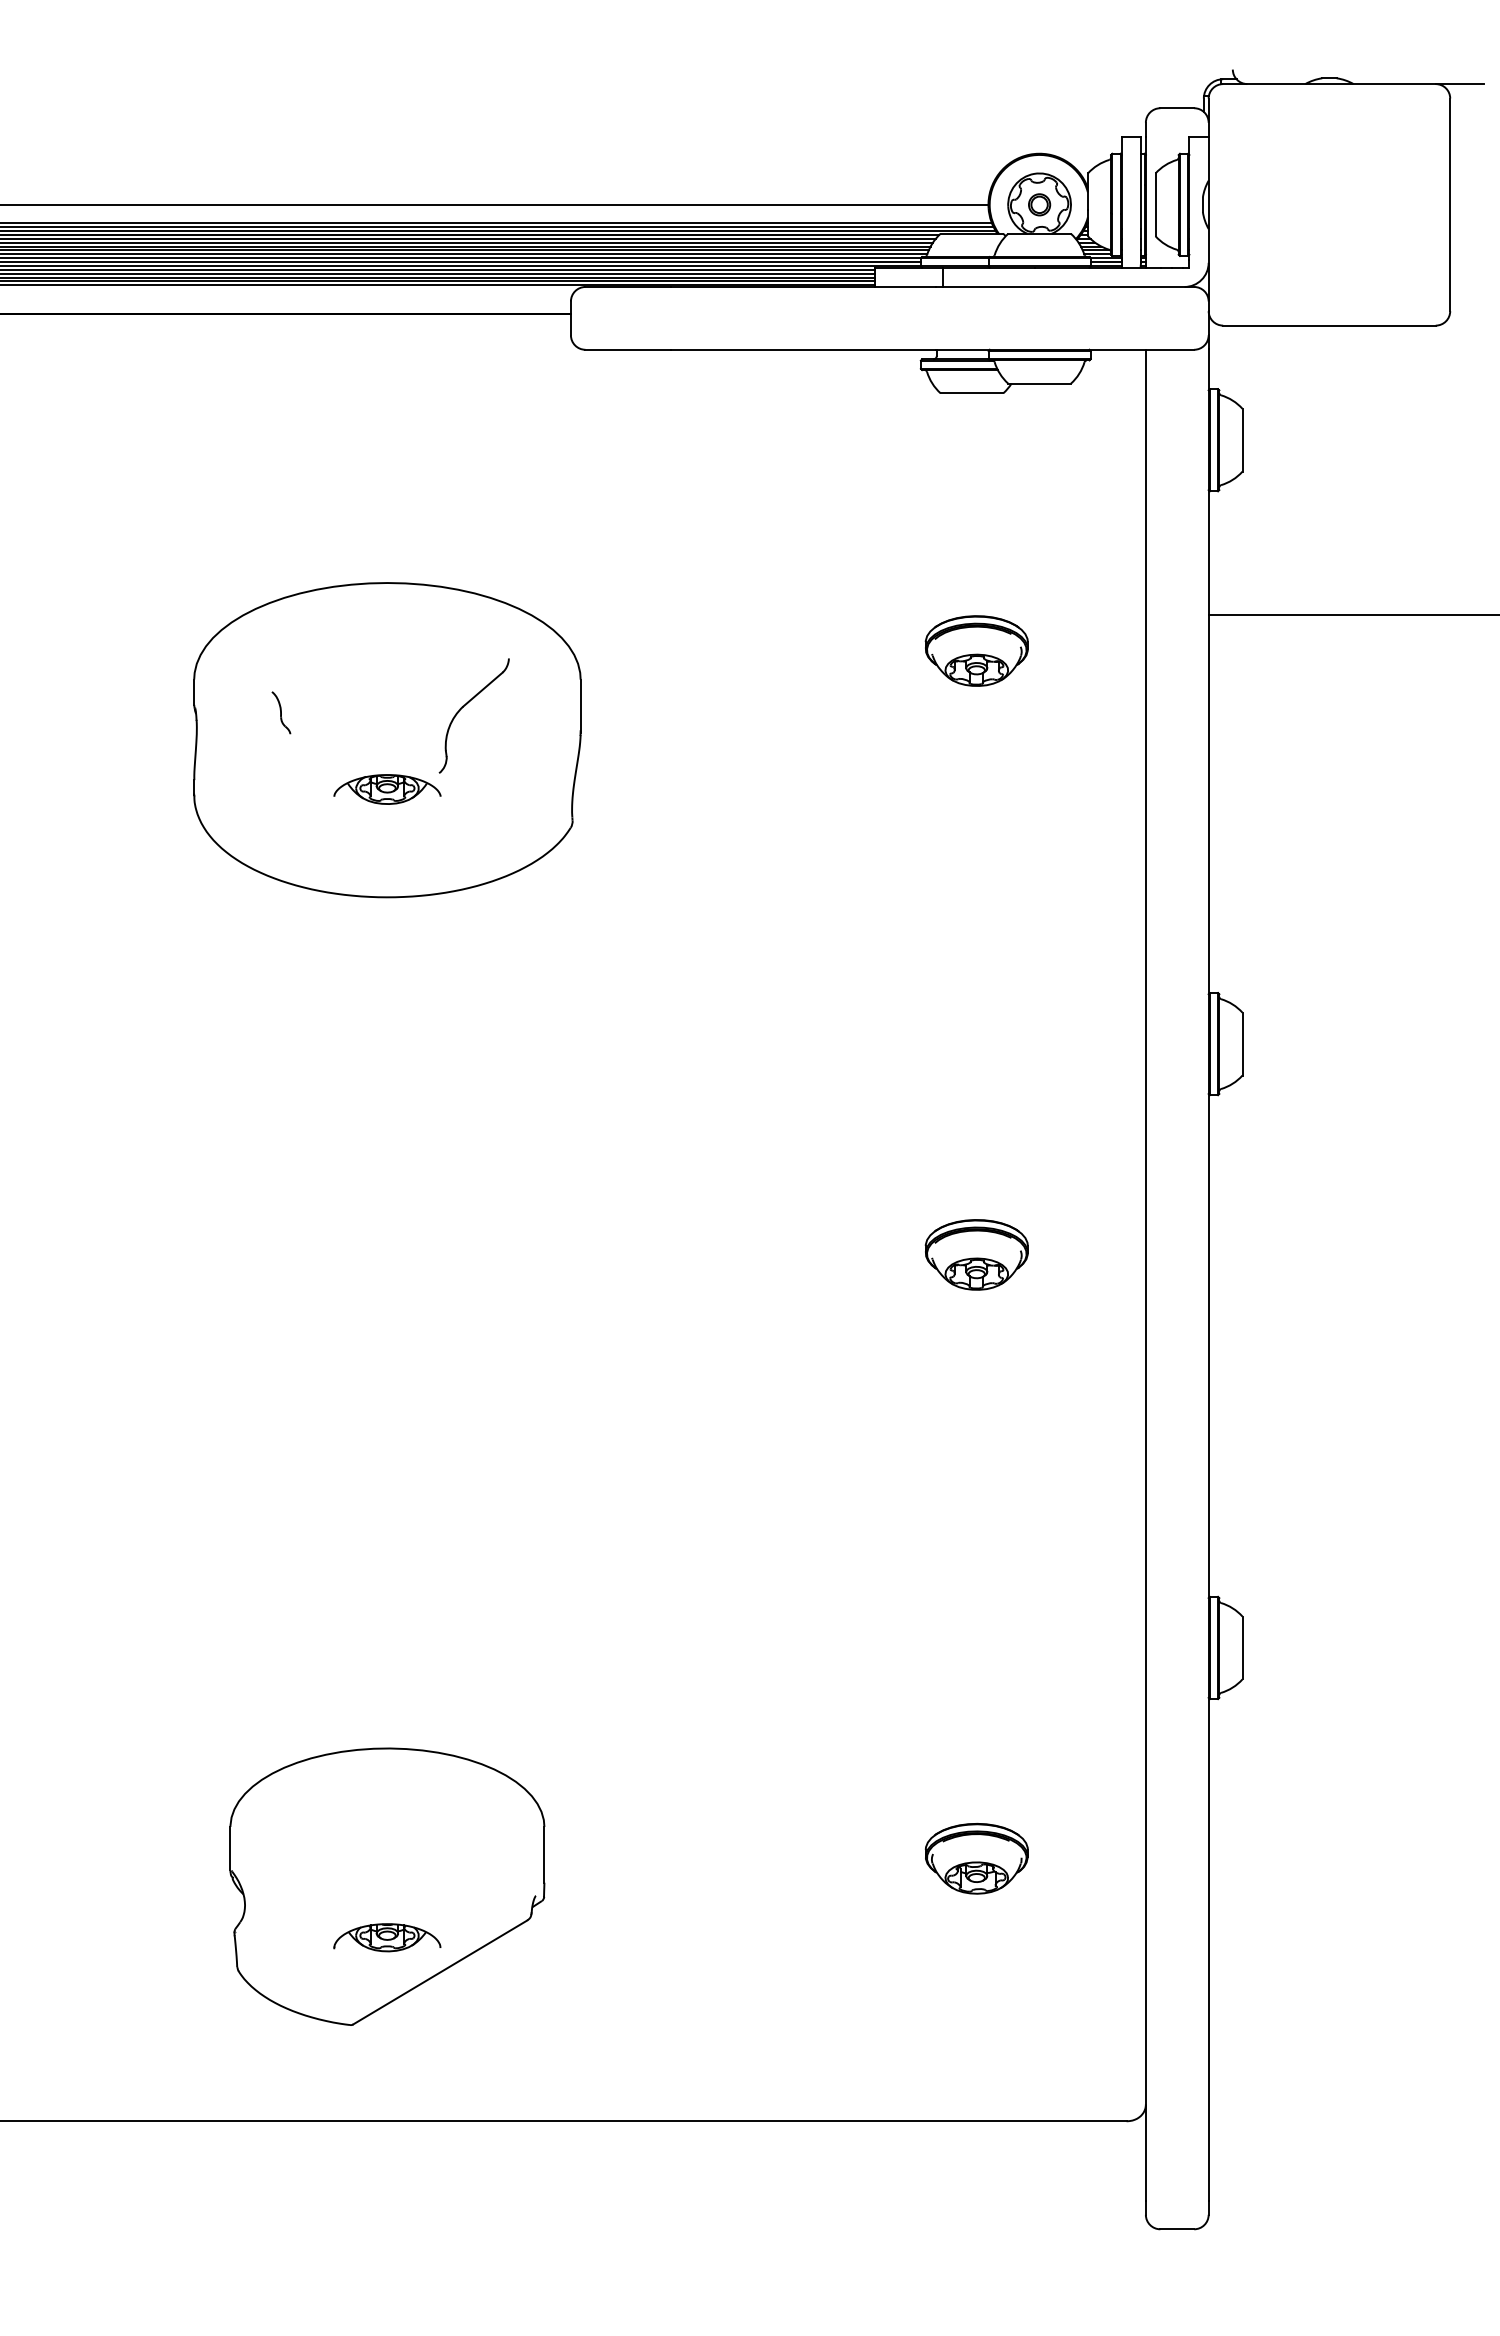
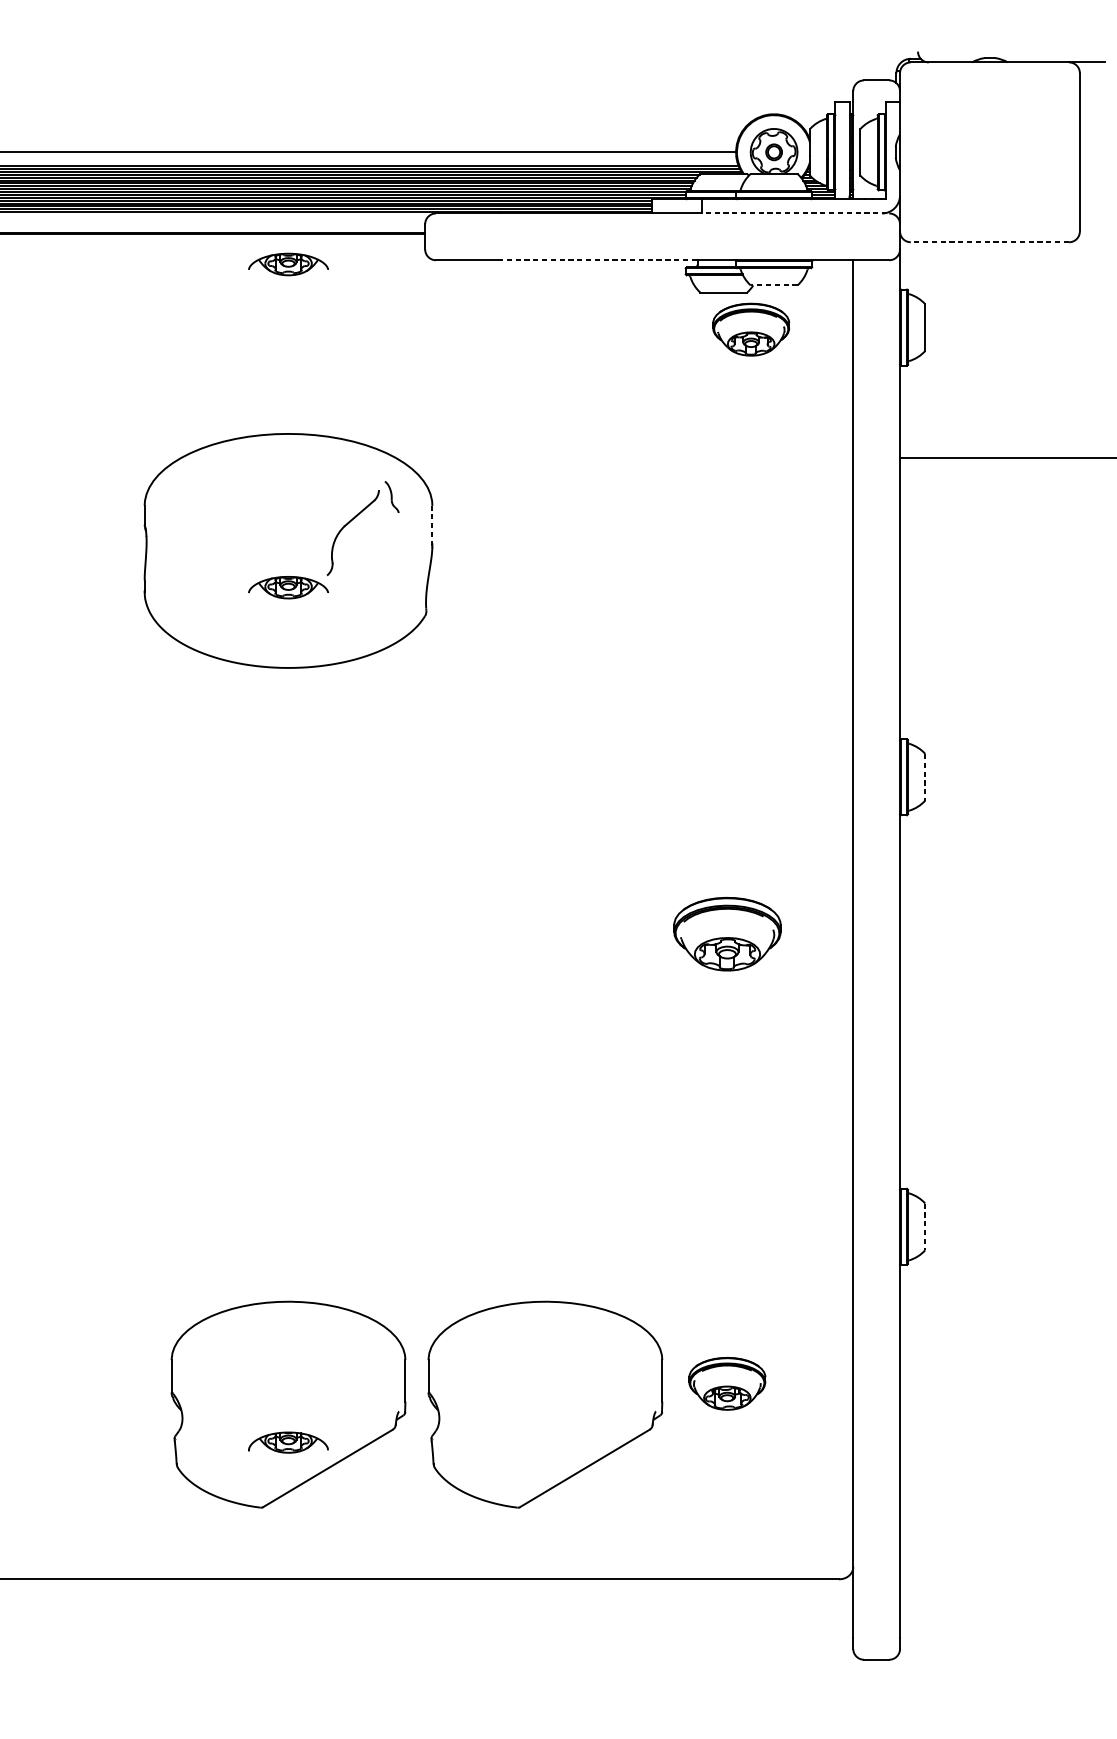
line: (1065, 286) -> (793, 213), solid -> dashed
line: (1328, 325) -> (989, 242), solid -> dashed
line: (803, 349) -> (598, 260), solid -> dashed
part: (387, 355) -> (288, 264), added
line: (1039, 383) -> (774, 285), solid -> dashed
part: (976, 650) -> (750, 329), moved
line: (580, 706) -> (432, 525), solid -> dashed
part: (281, 712) -> (392, 496), moved
line: (1242, 1044) -> (925, 777), solid -> dashed
part: (976, 1254) -> (727, 933), size x1.4
line: (1242, 1648) -> (925, 1227), solid -> dashed
part: (732, 1886) -> (545, 1404), added

